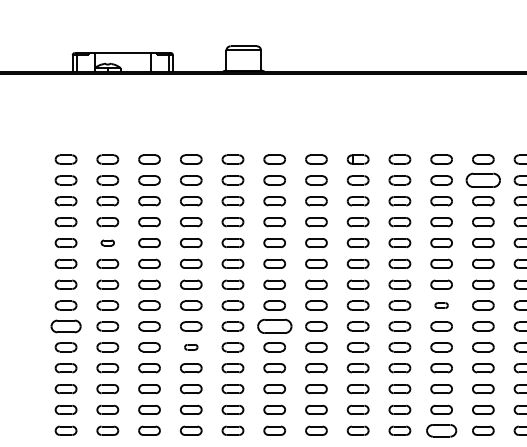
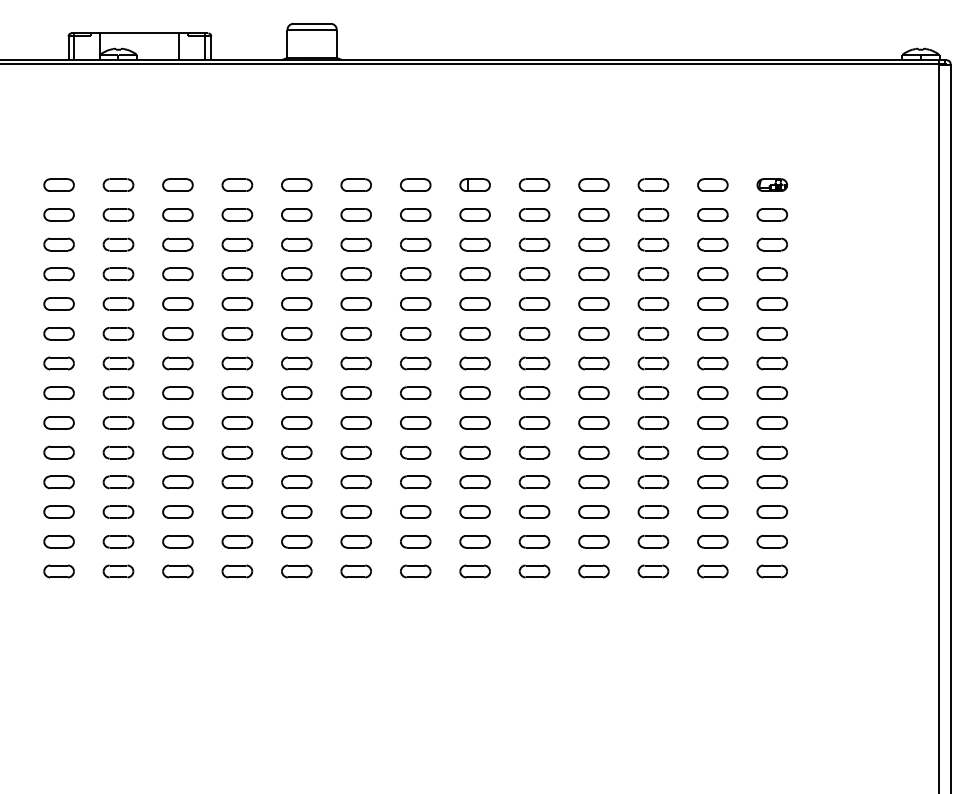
part: (483, 180) -> (653, 214), size x0.62
part: (107, 242) -> (118, 303), size x1.67
part: (441, 305) -> (593, 392), size x1.67
part: (65, 326) -> (58, 422), size x0.71
part: (274, 326) -> (355, 422), size x0.62
part: (191, 347) -> (237, 452), size x1.67
part: (441, 430) -> (593, 571), size x0.71

